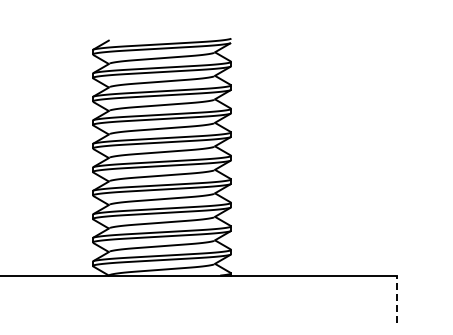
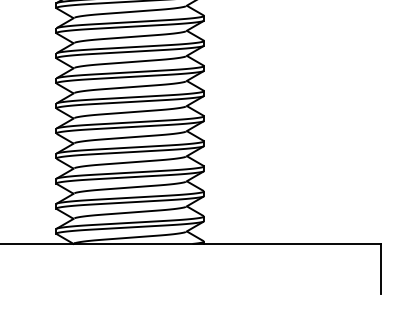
line: (397, 299) -> (381, 269), dashed -> solid

